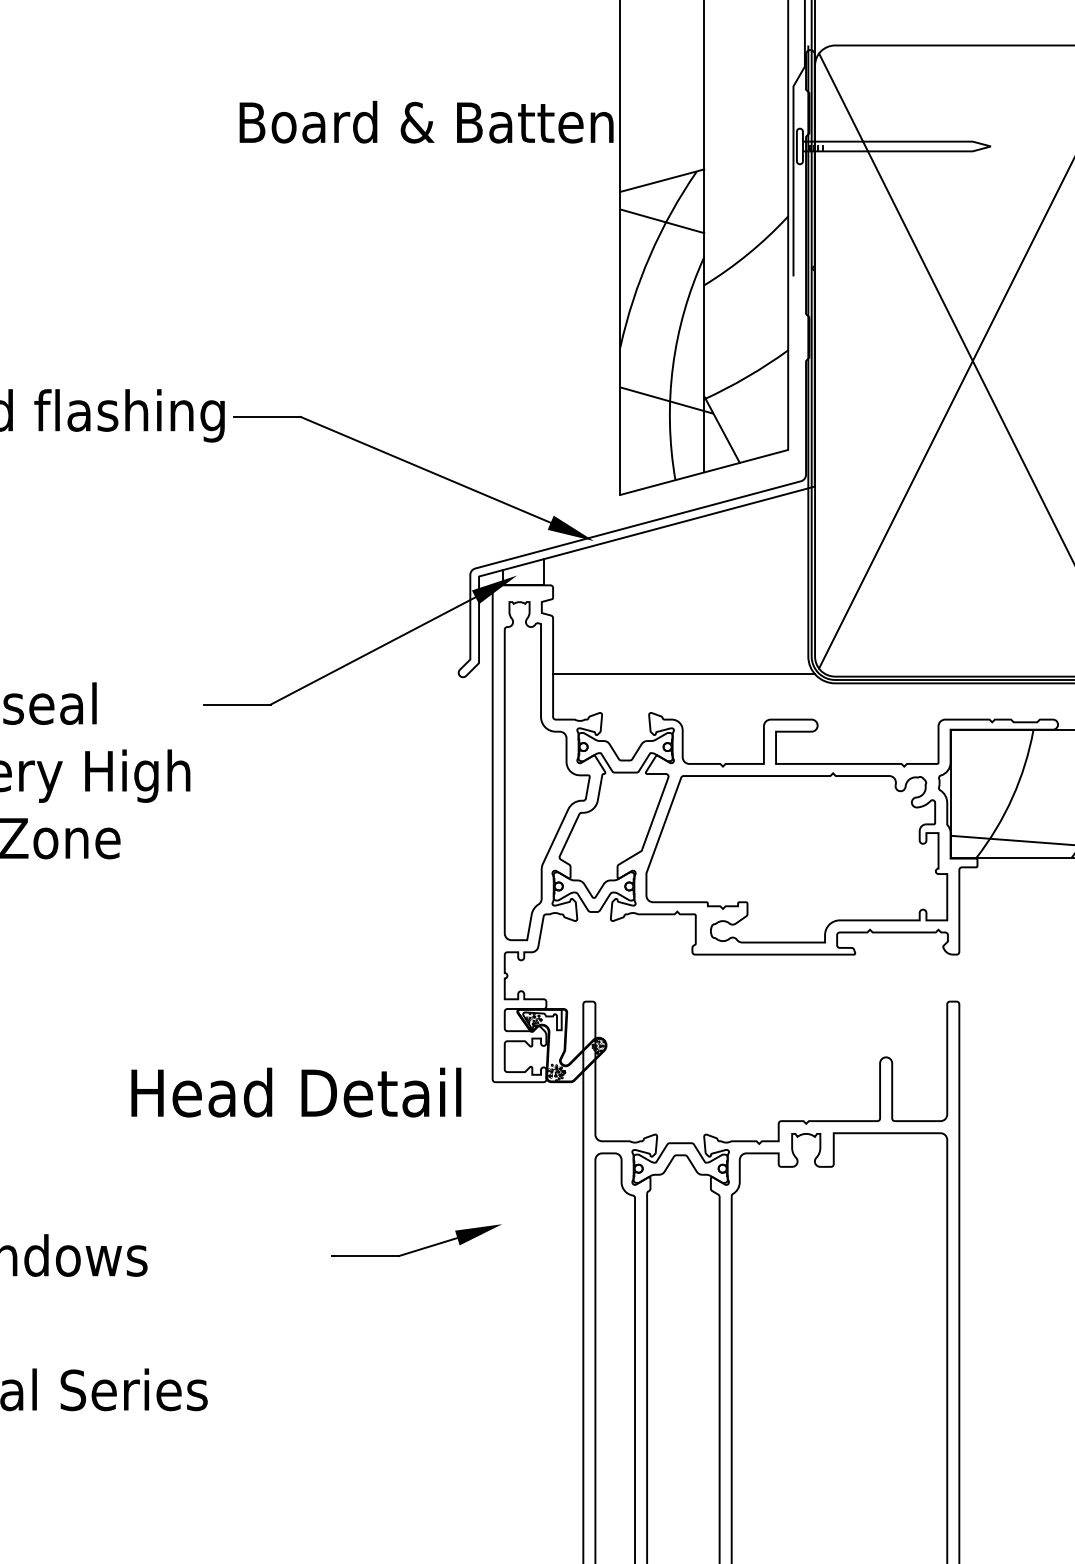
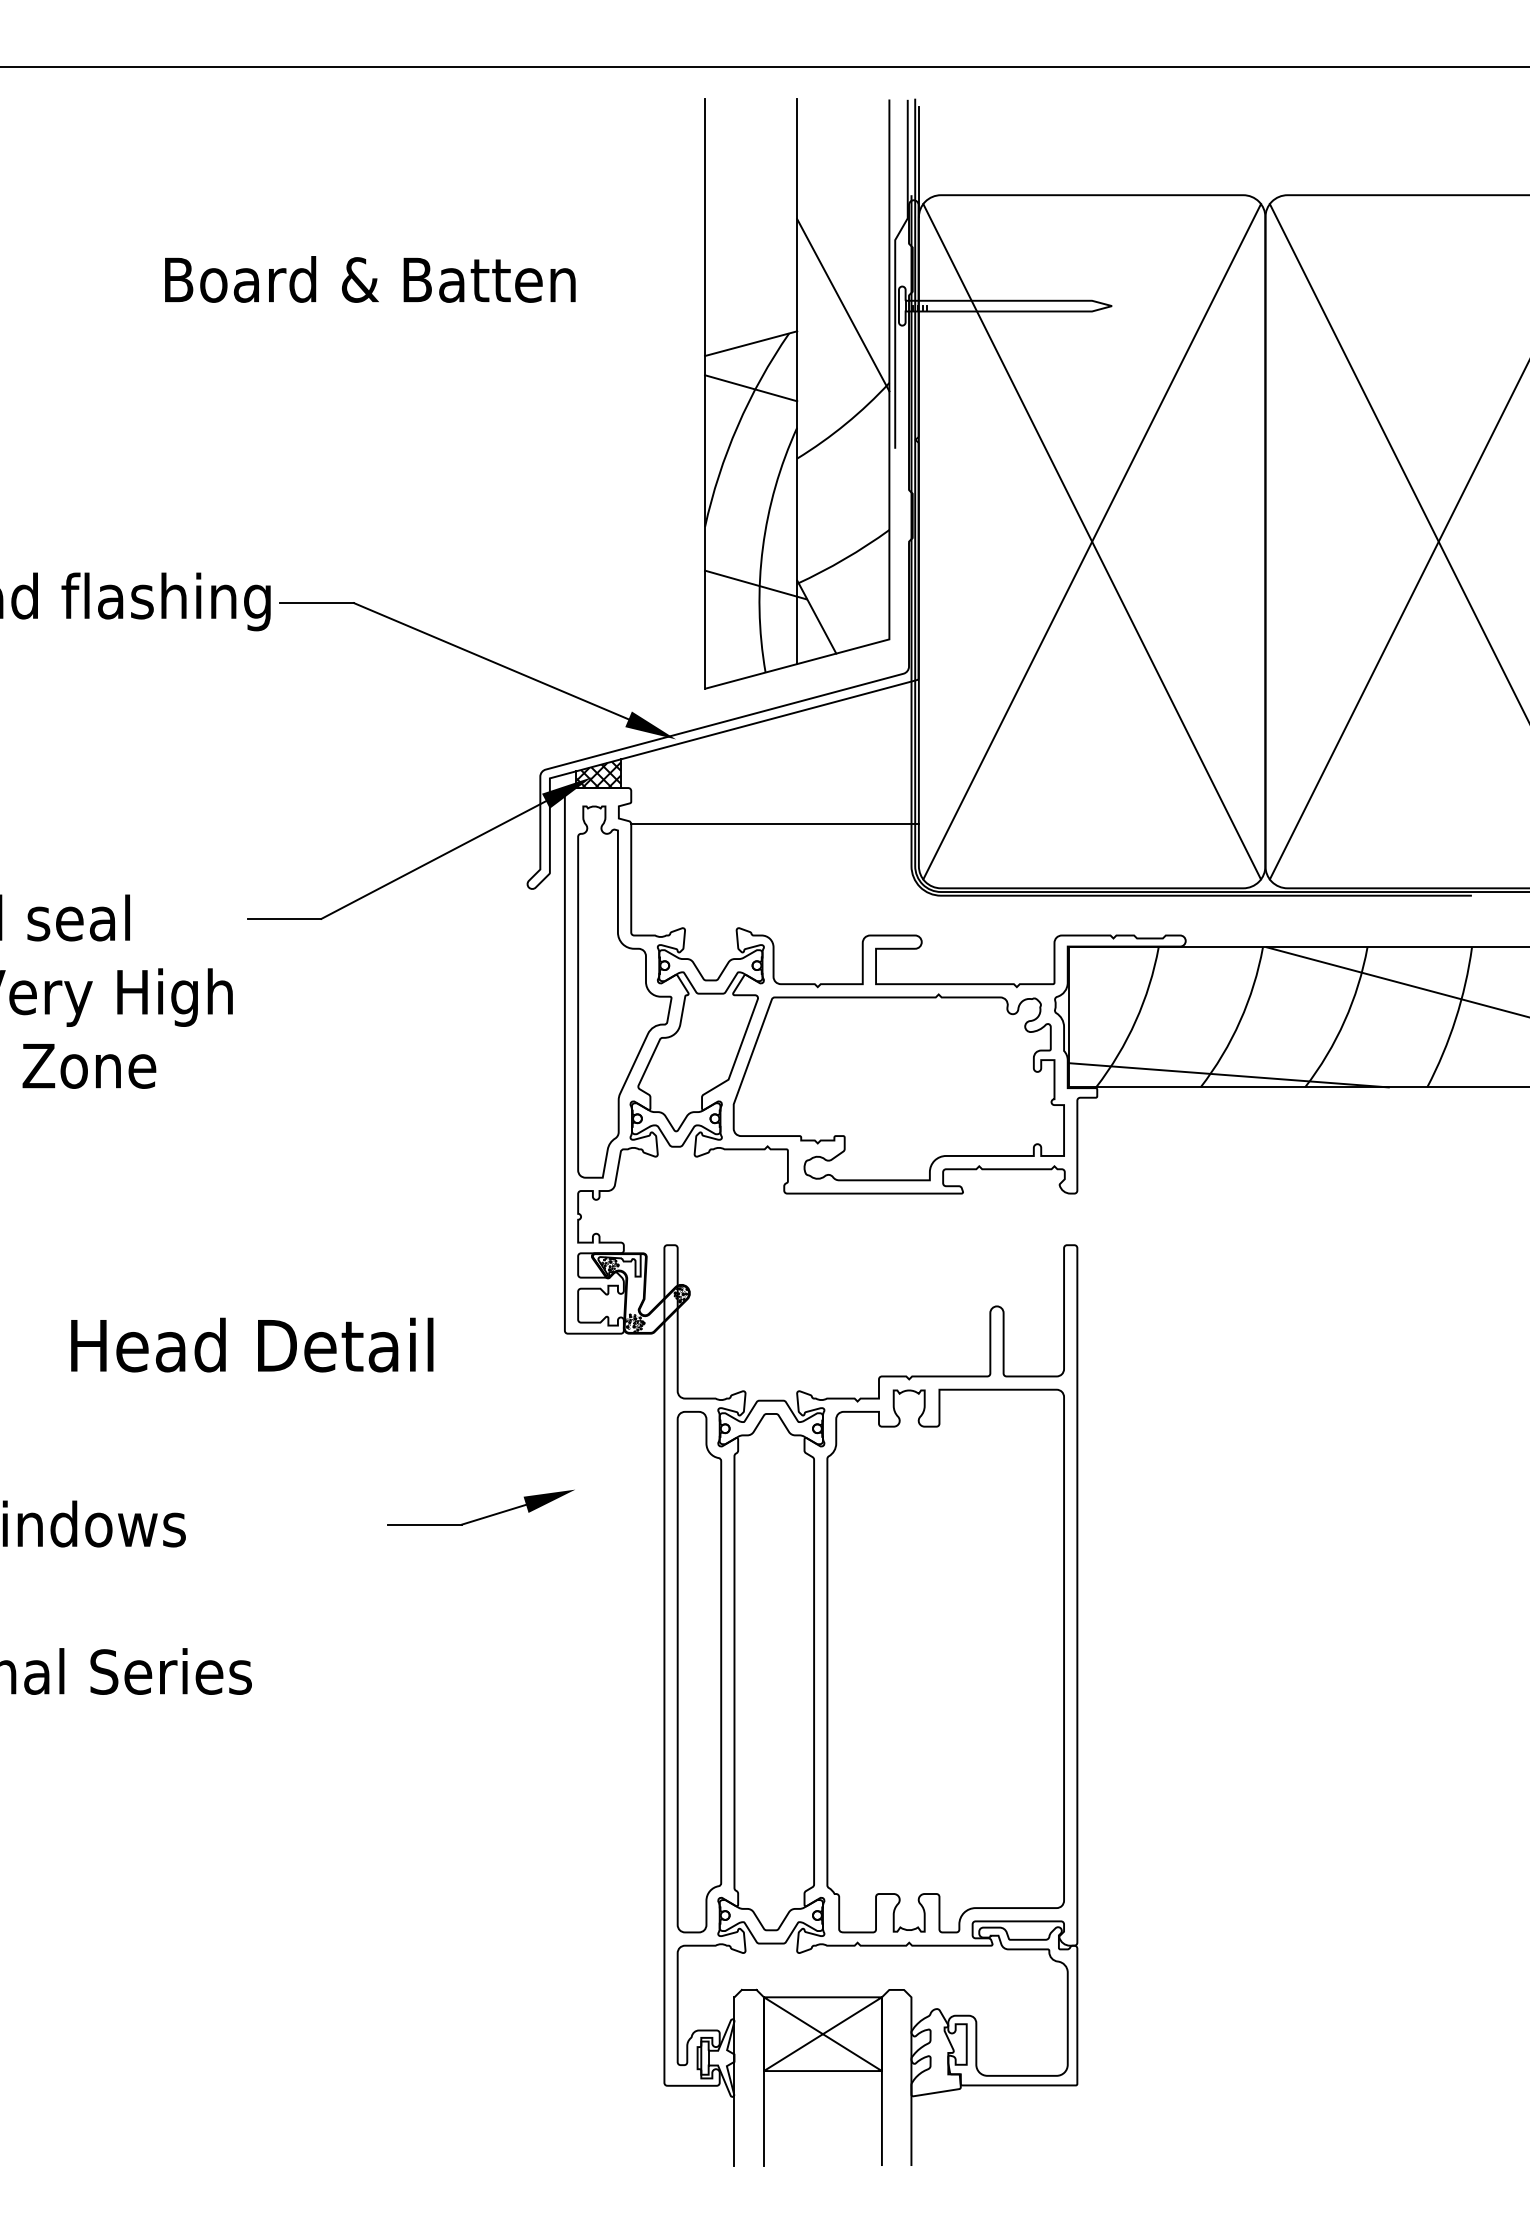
text: (426, 122) -> (370, 279), moved
line: (746, 145) -> (843, 305), added
hatch: (523, 572) -> (598, 774), added
line: (683, 674) -> (774, 824), moved
text: (296, 1092) -> (252, 1344), moved

